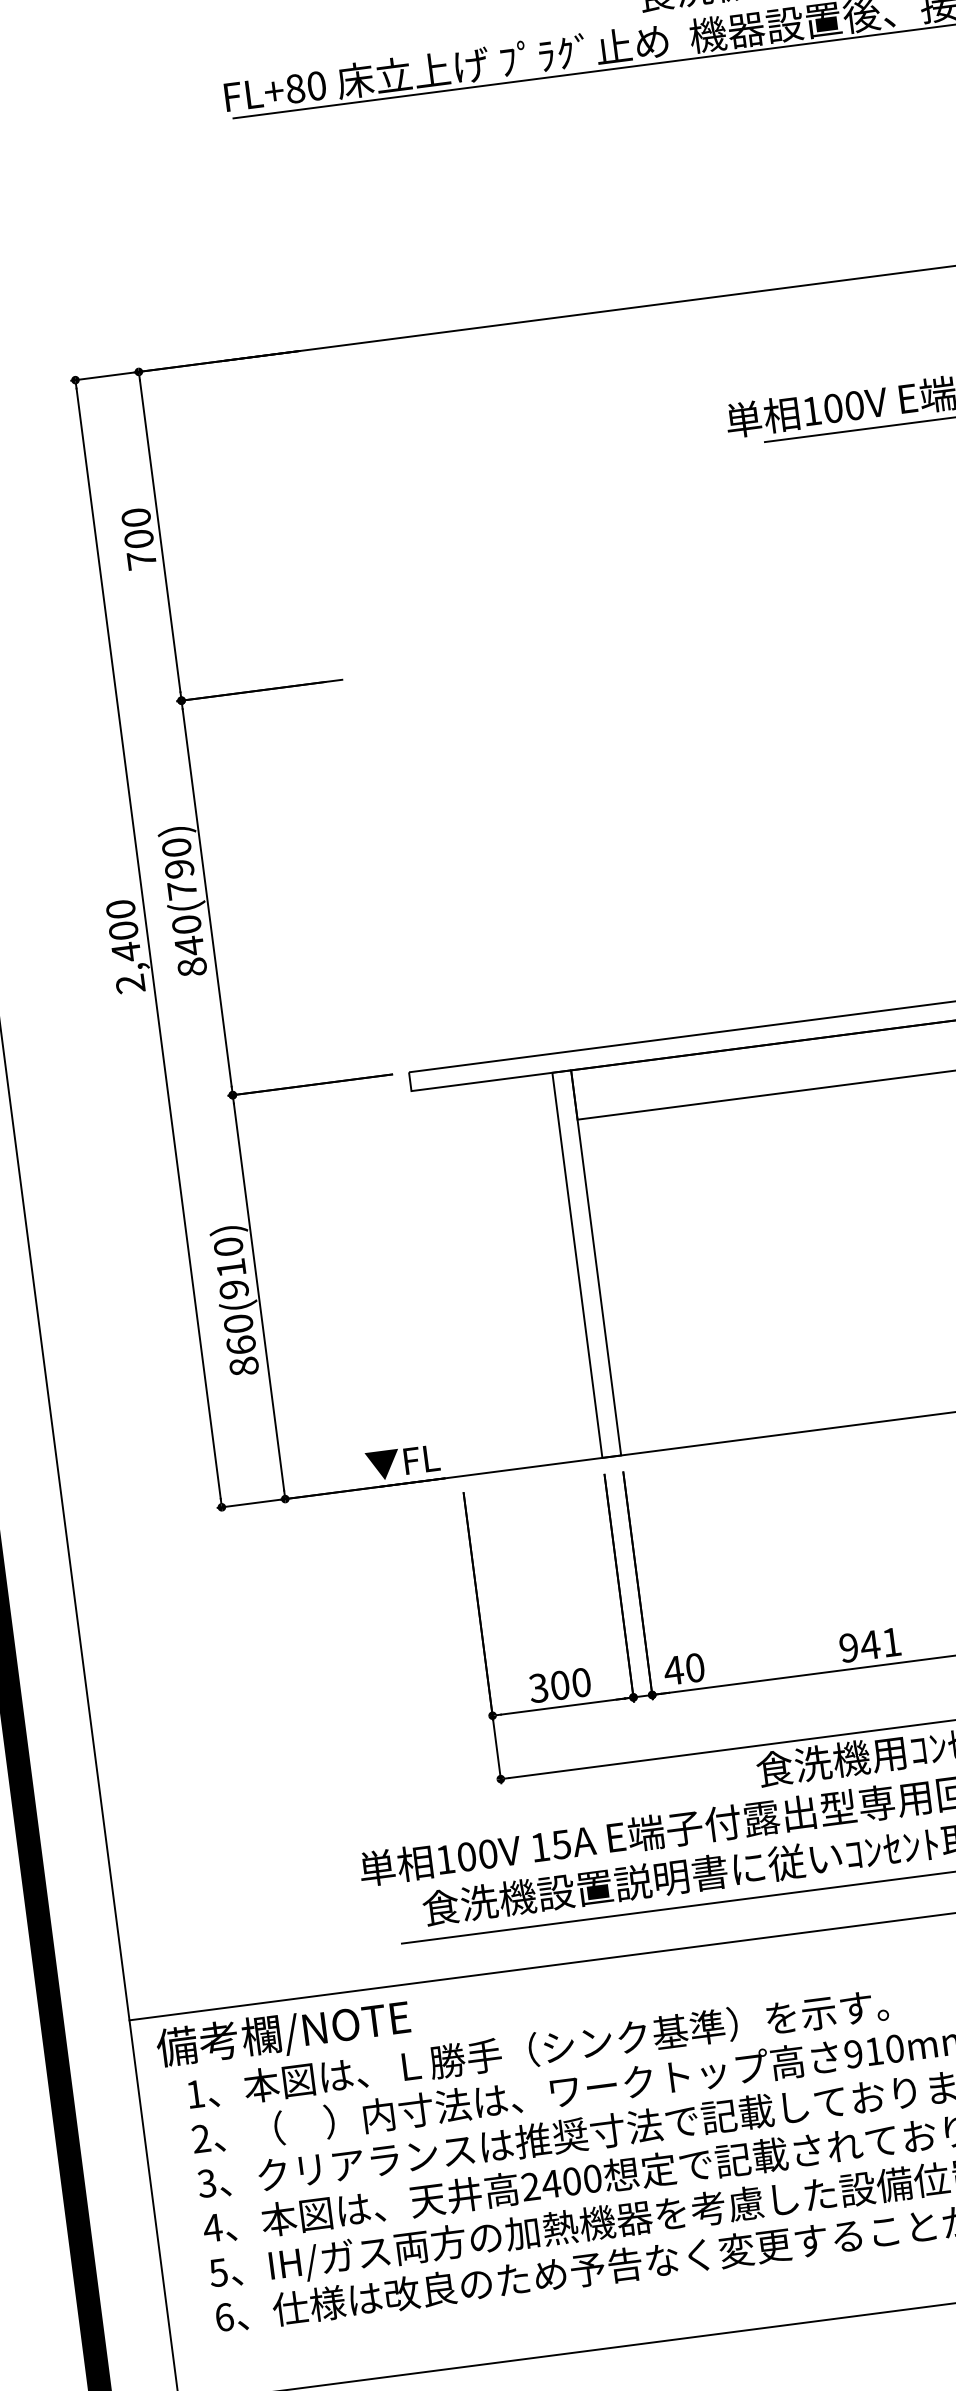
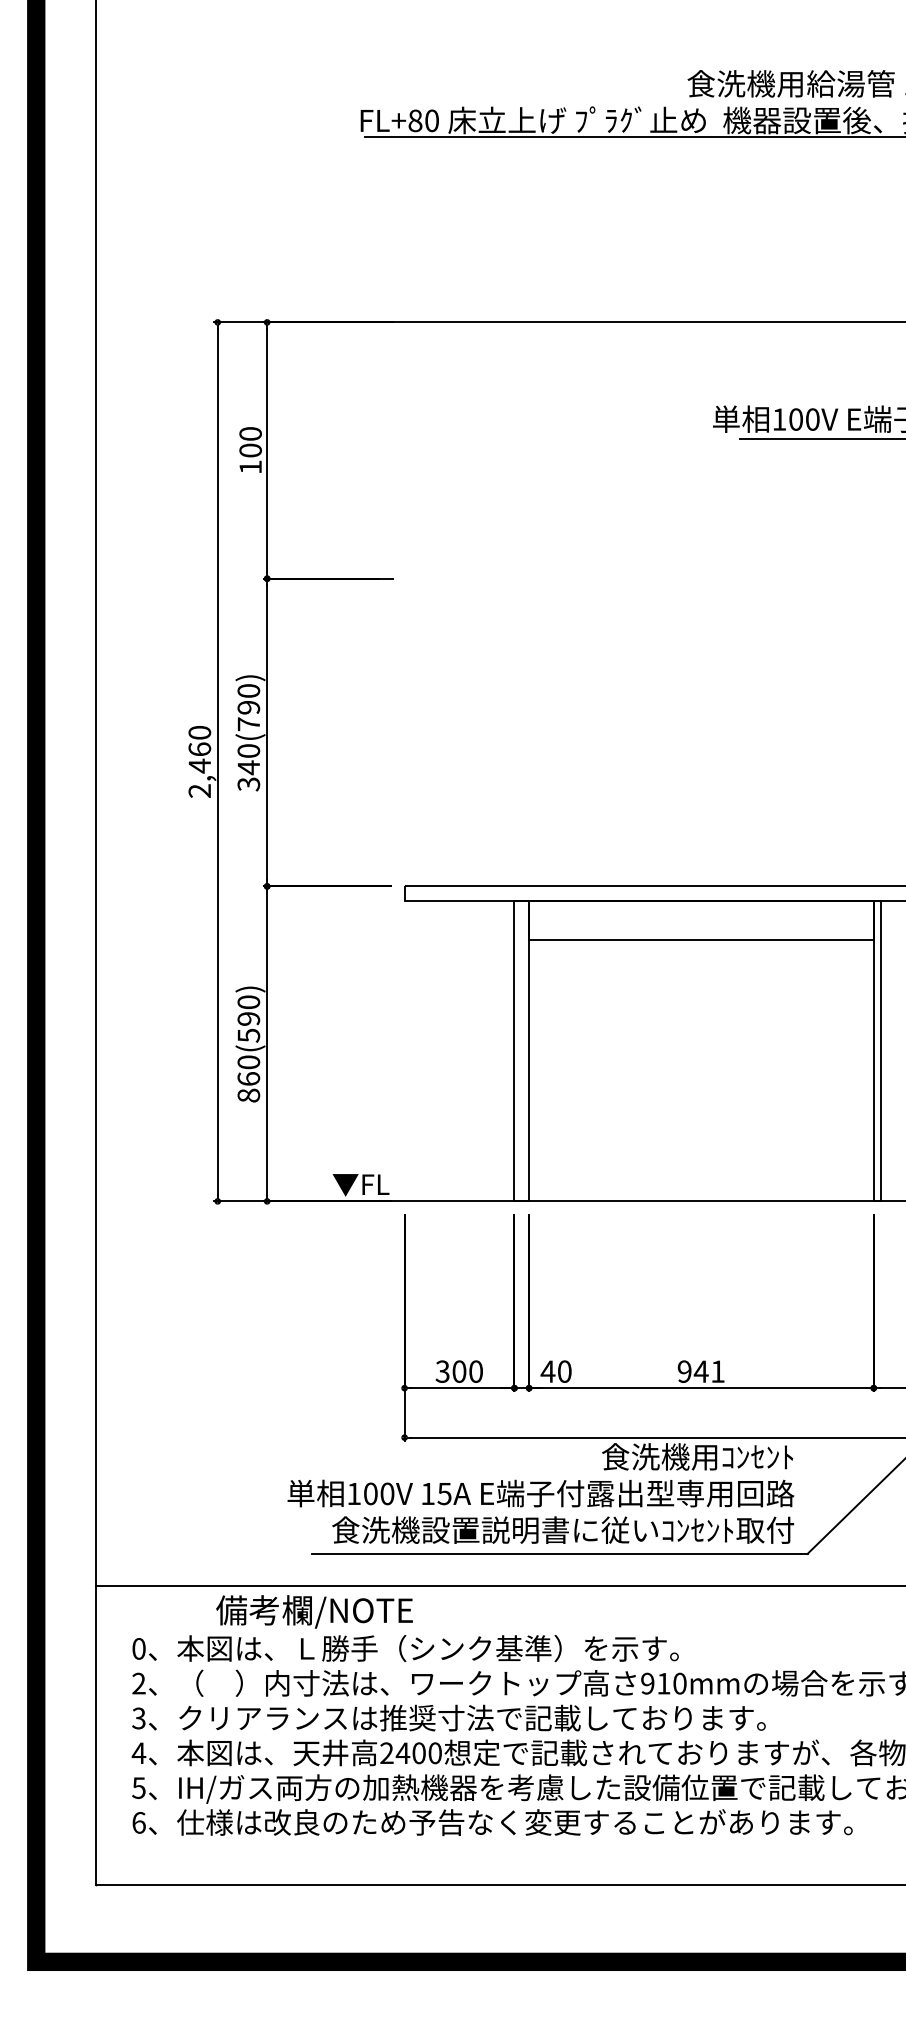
text: (141, 559) -> (250, 466), 700 -> 100
text: (123, 930) -> (199, 749), 2,400 -> 2,460
text: (191, 967) -> (248, 784), 840(790) -> 340(790)
text: (232, 1279) -> (248, 1027), 860(910) -> 860(590)
text: (283, 2034) -> (314, 1611), moved
text: (194, 2093) -> (138, 1648), 1 -> 0

